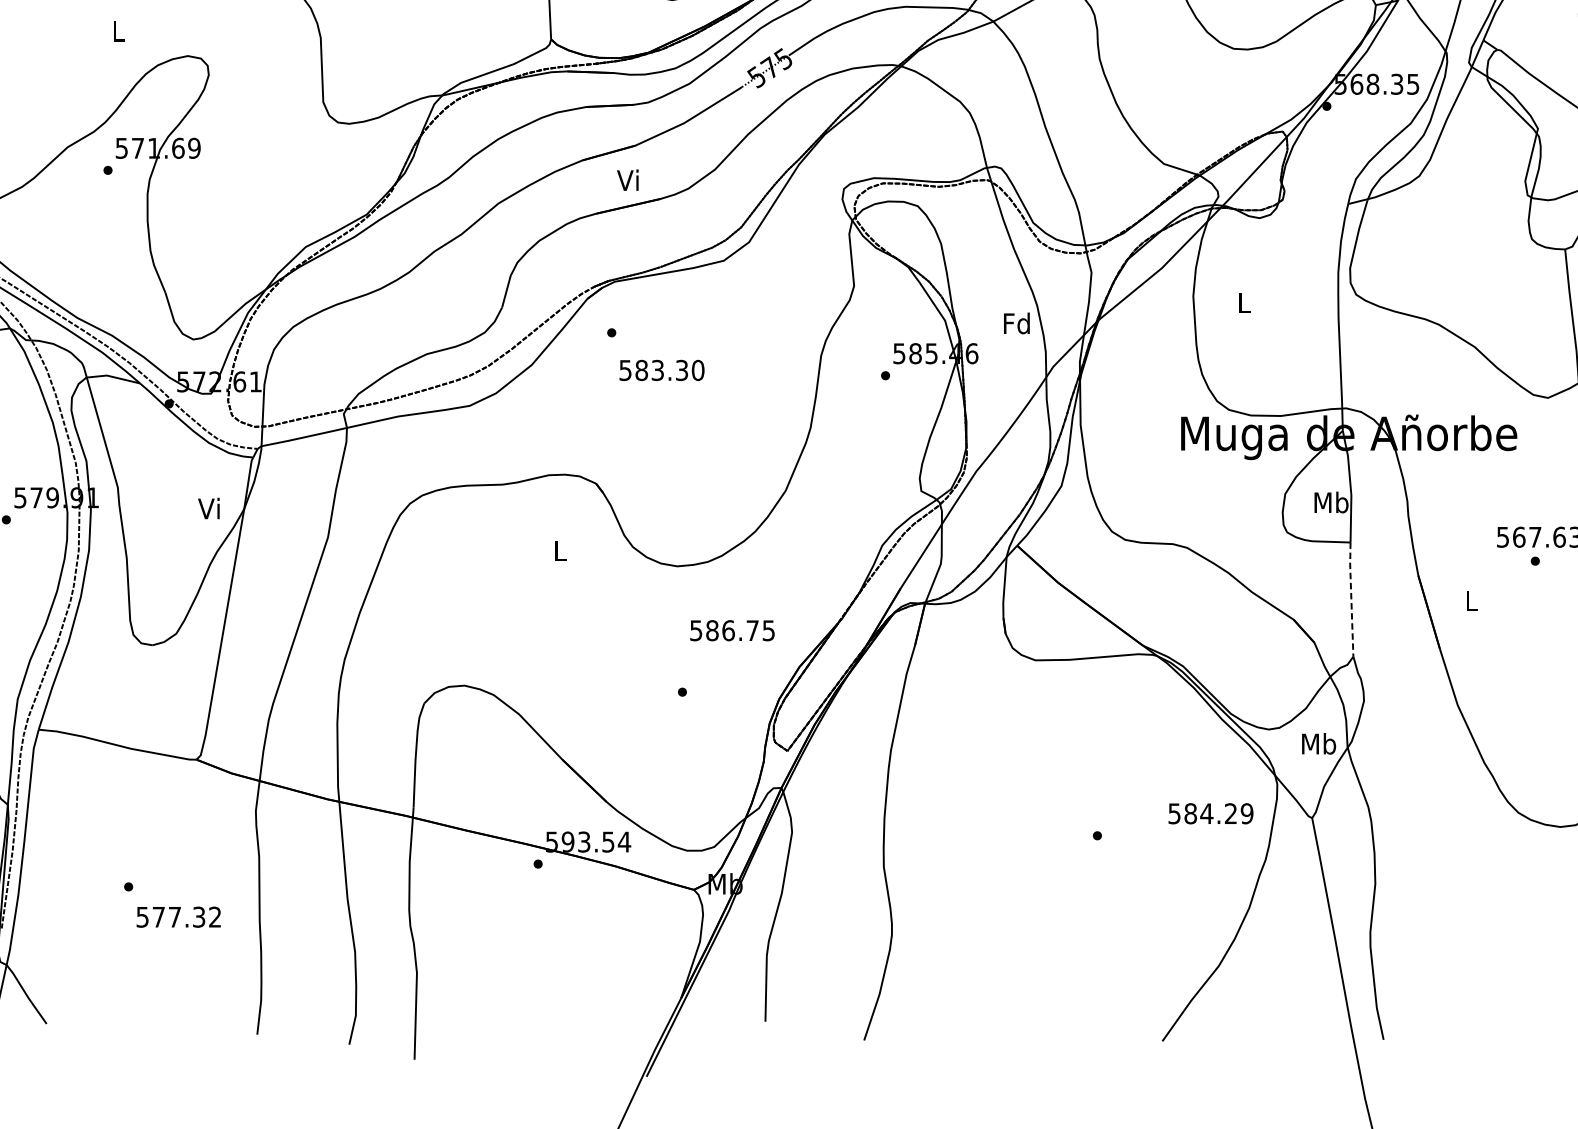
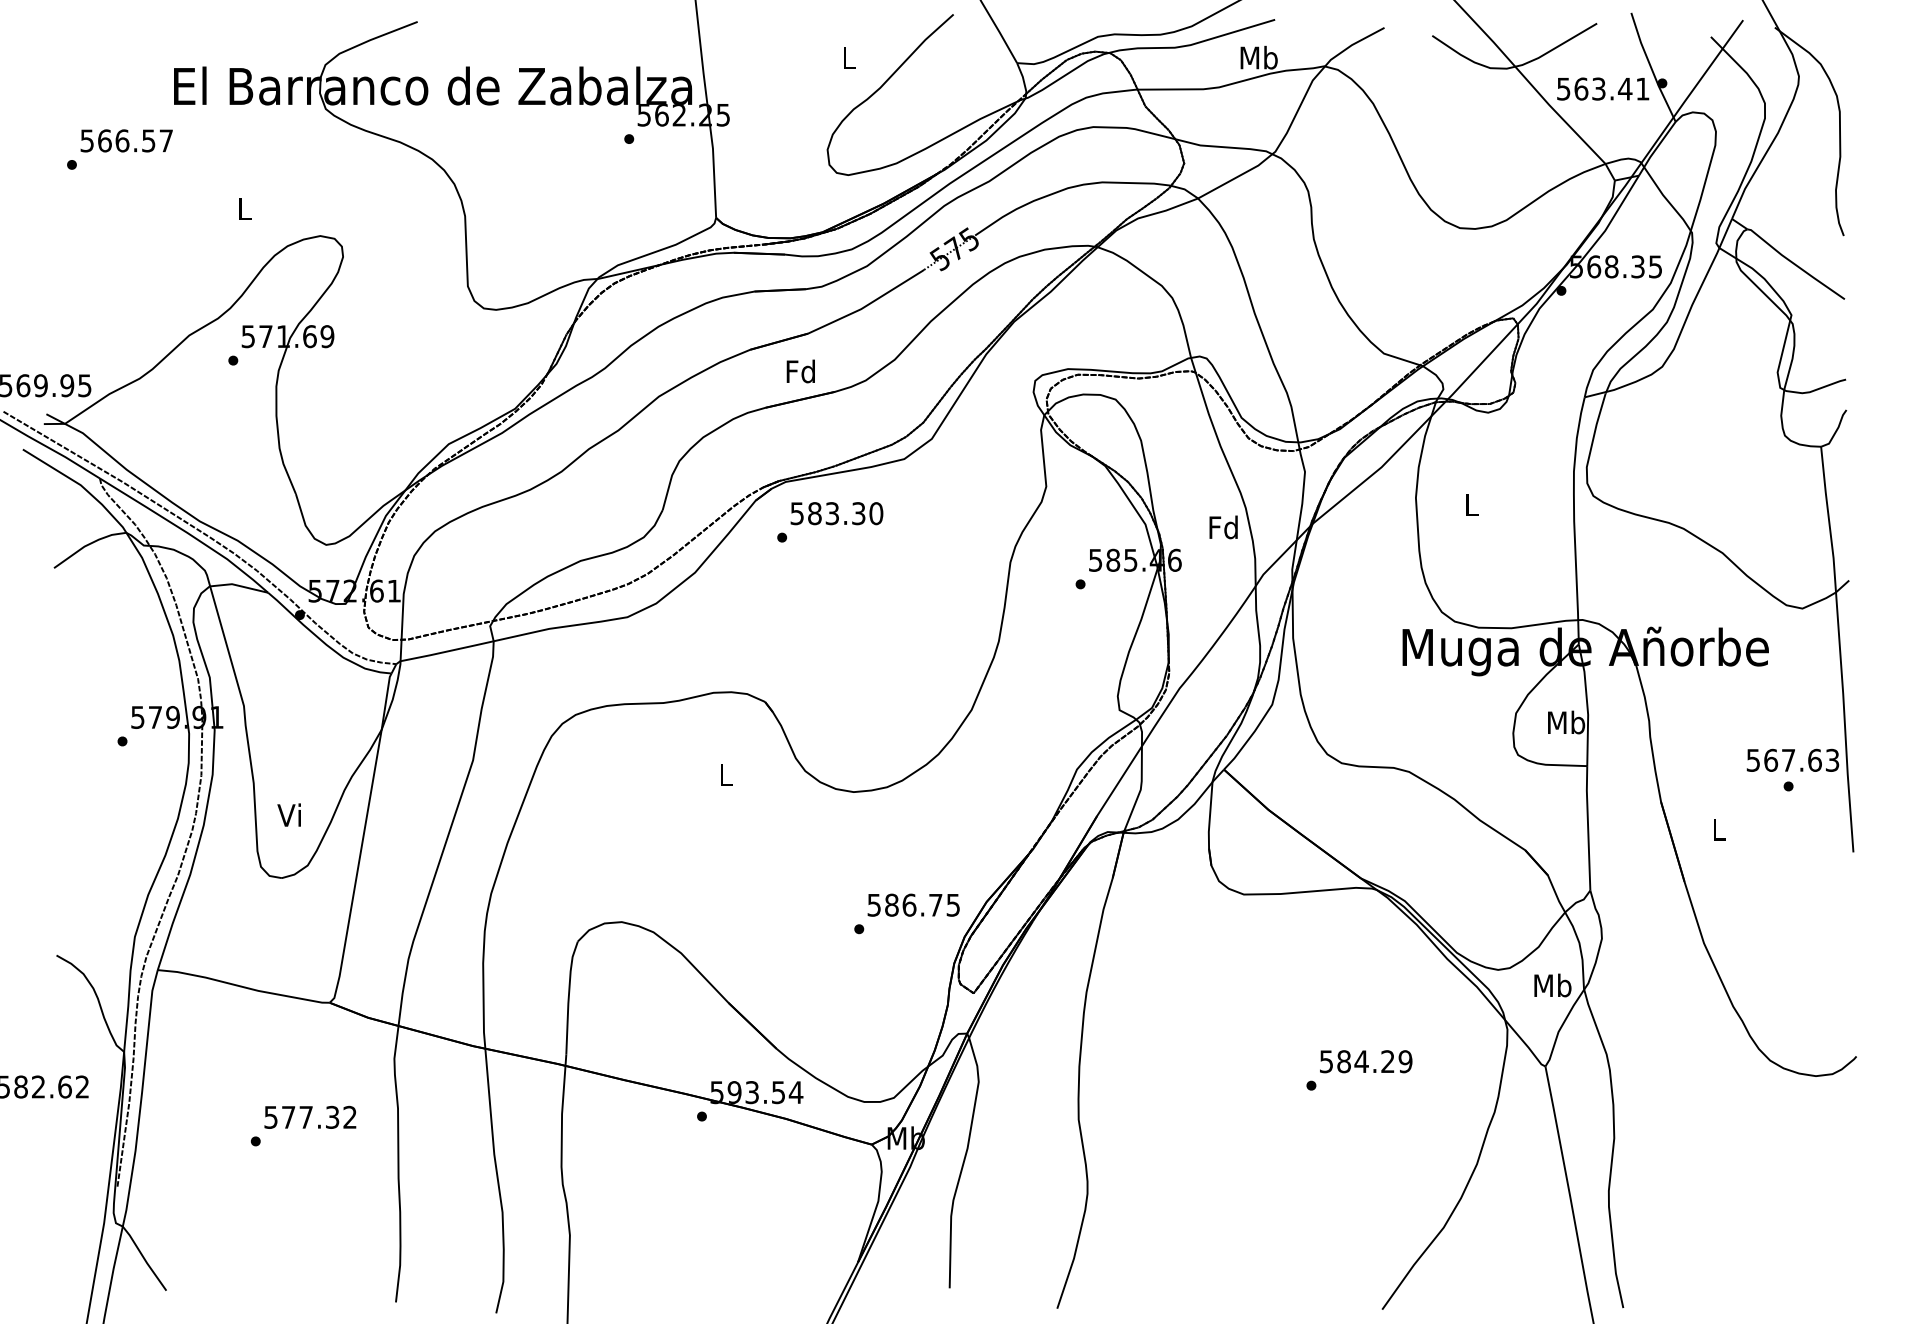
text: (628, 180) -> (800, 371), Vi -> Fd
text: (661, 370) -> (836, 513), moved
text: (208, 507) -> (288, 814), moved
line: (1351, 598) -> (1588, 827), dashed -> solid
text: (732, 630) -> (913, 904), moved
text: (1211, 813) -> (1366, 1061), moved
text: (178, 916) -> (310, 1116), moved

